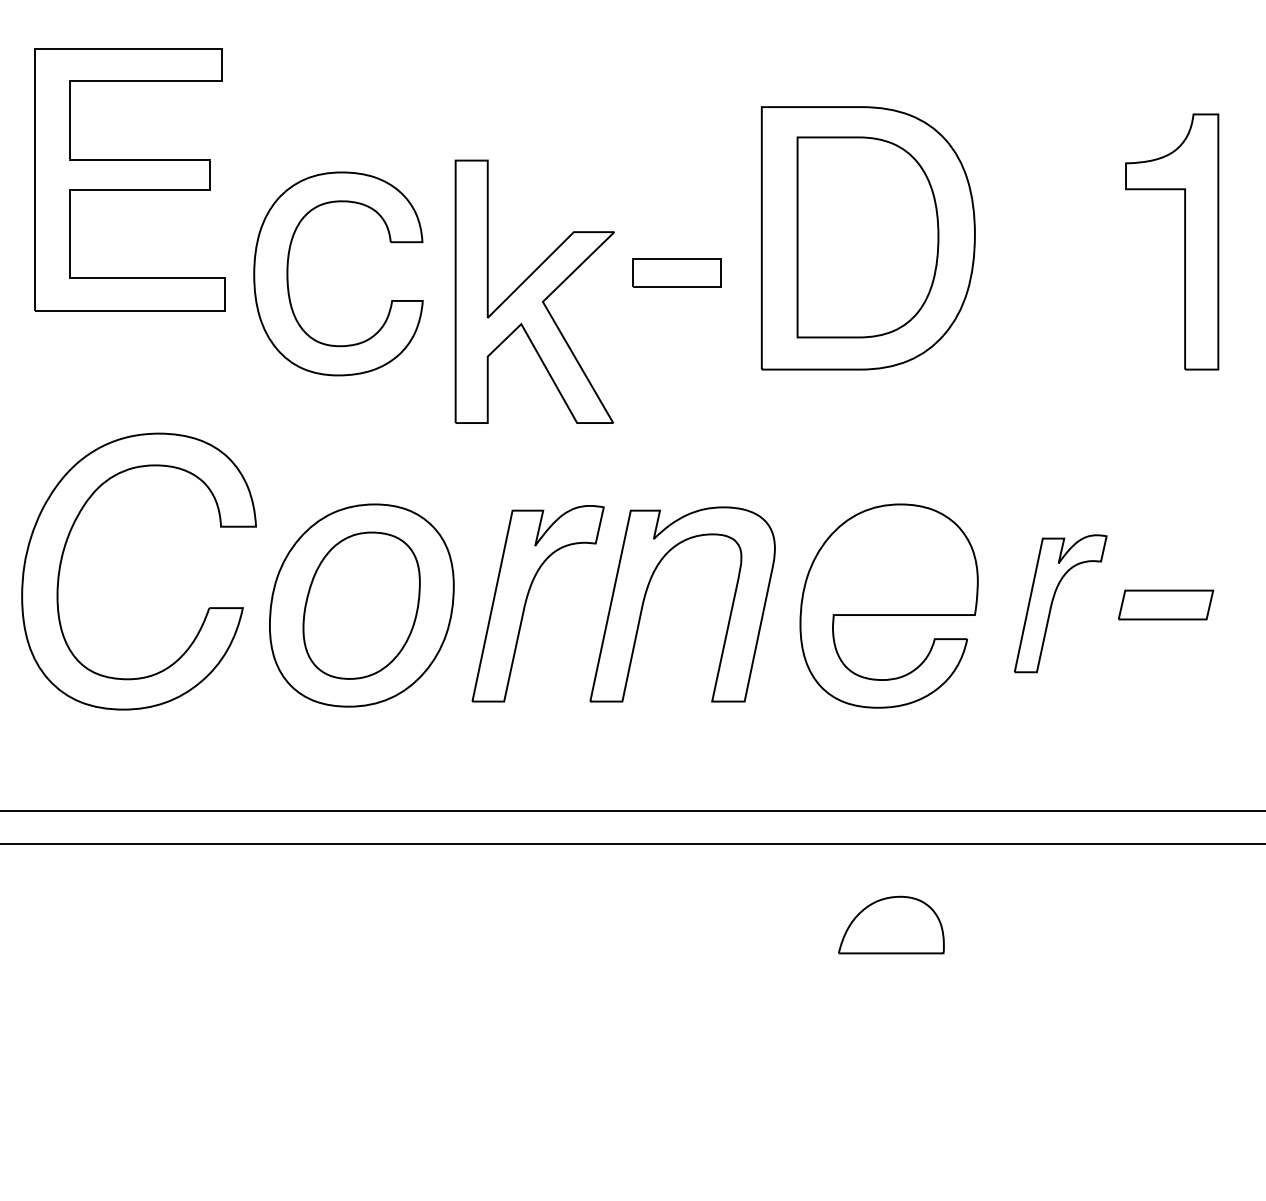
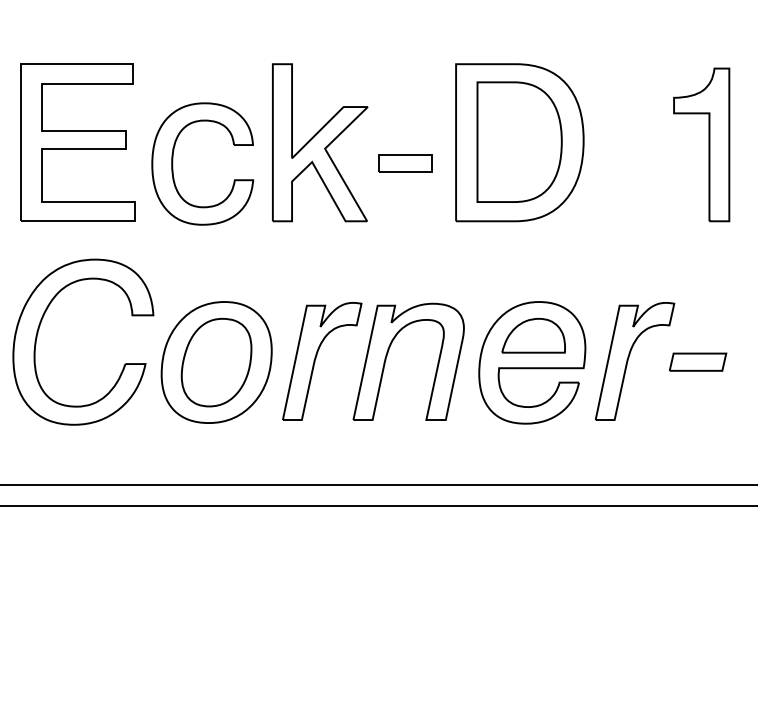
part: (129, 179) -> (77, 142), moved
part: (535, 291) -> (320, 142), moved
part: (1059, 603) -> (634, 361), size x1.43
part: (891, 924) -> (533, 335), moved

